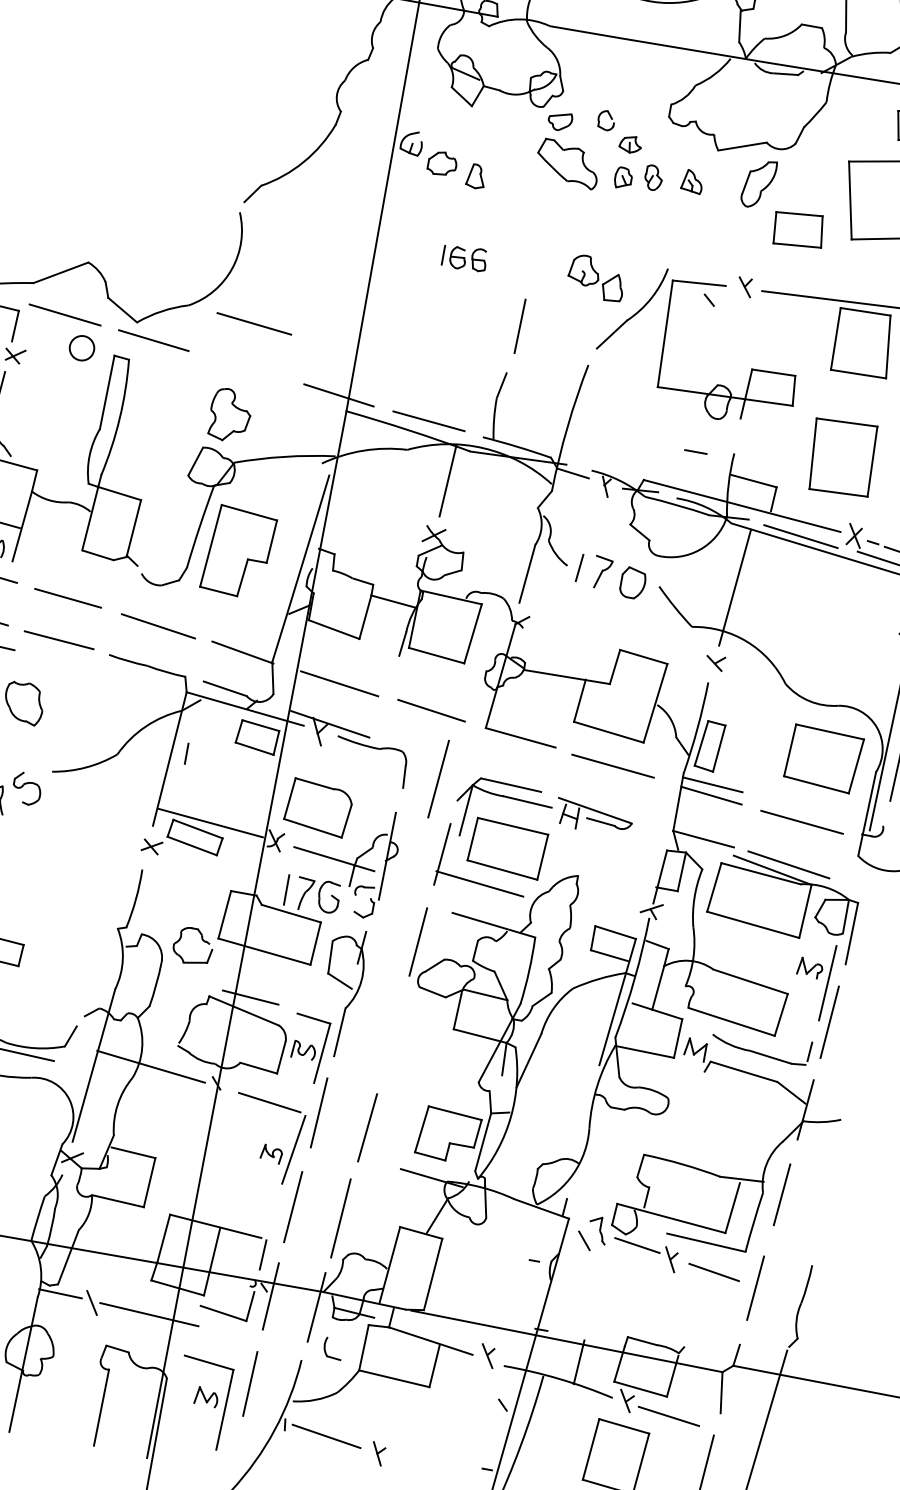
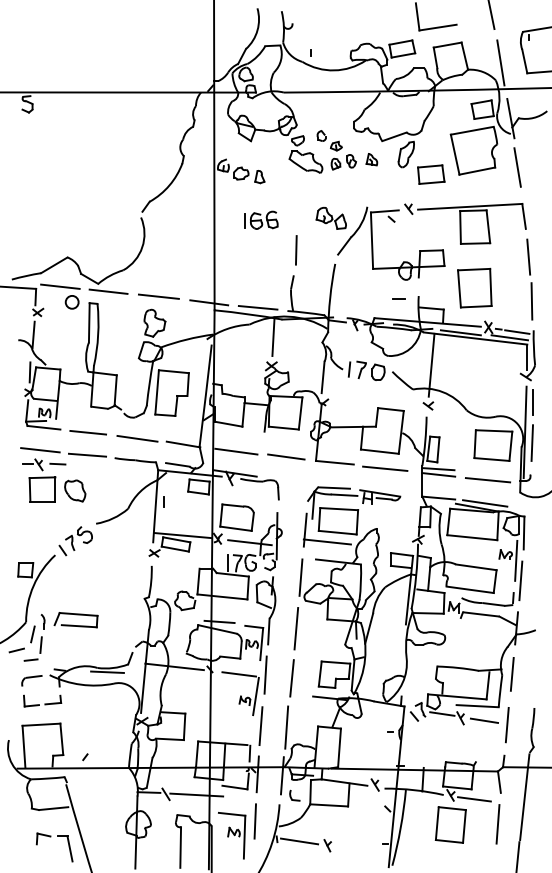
part: (465, 256) -> (261, 219), size x1.43
line: (253, 323) -> (158, 296), moved
line: (437, 778) -> (295, 628), moved

